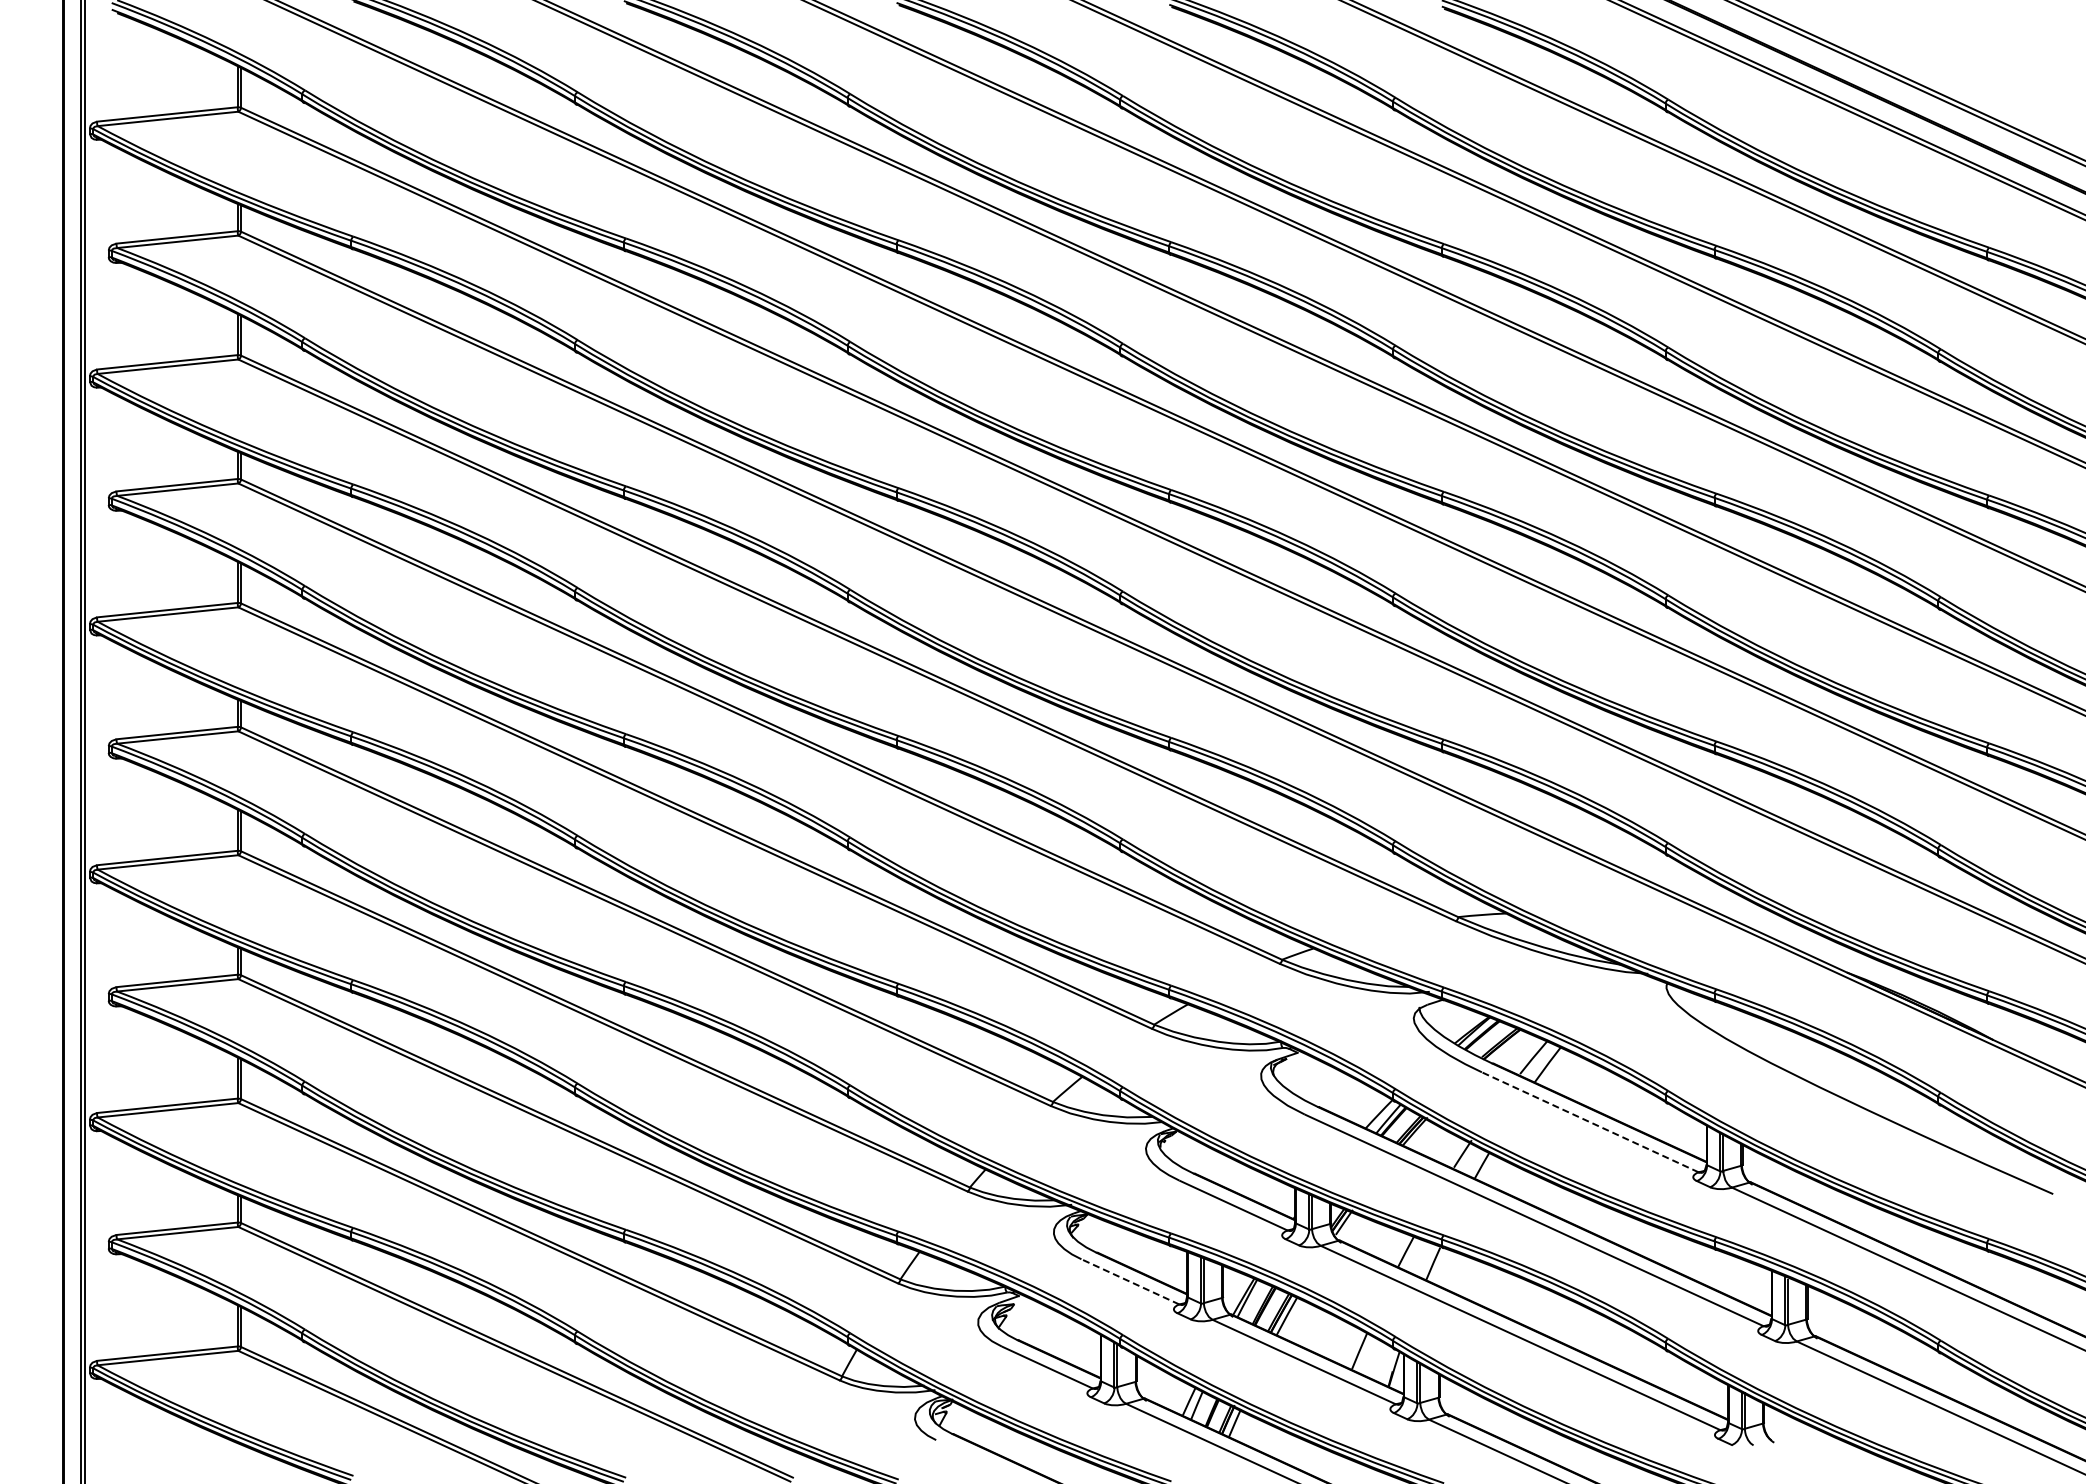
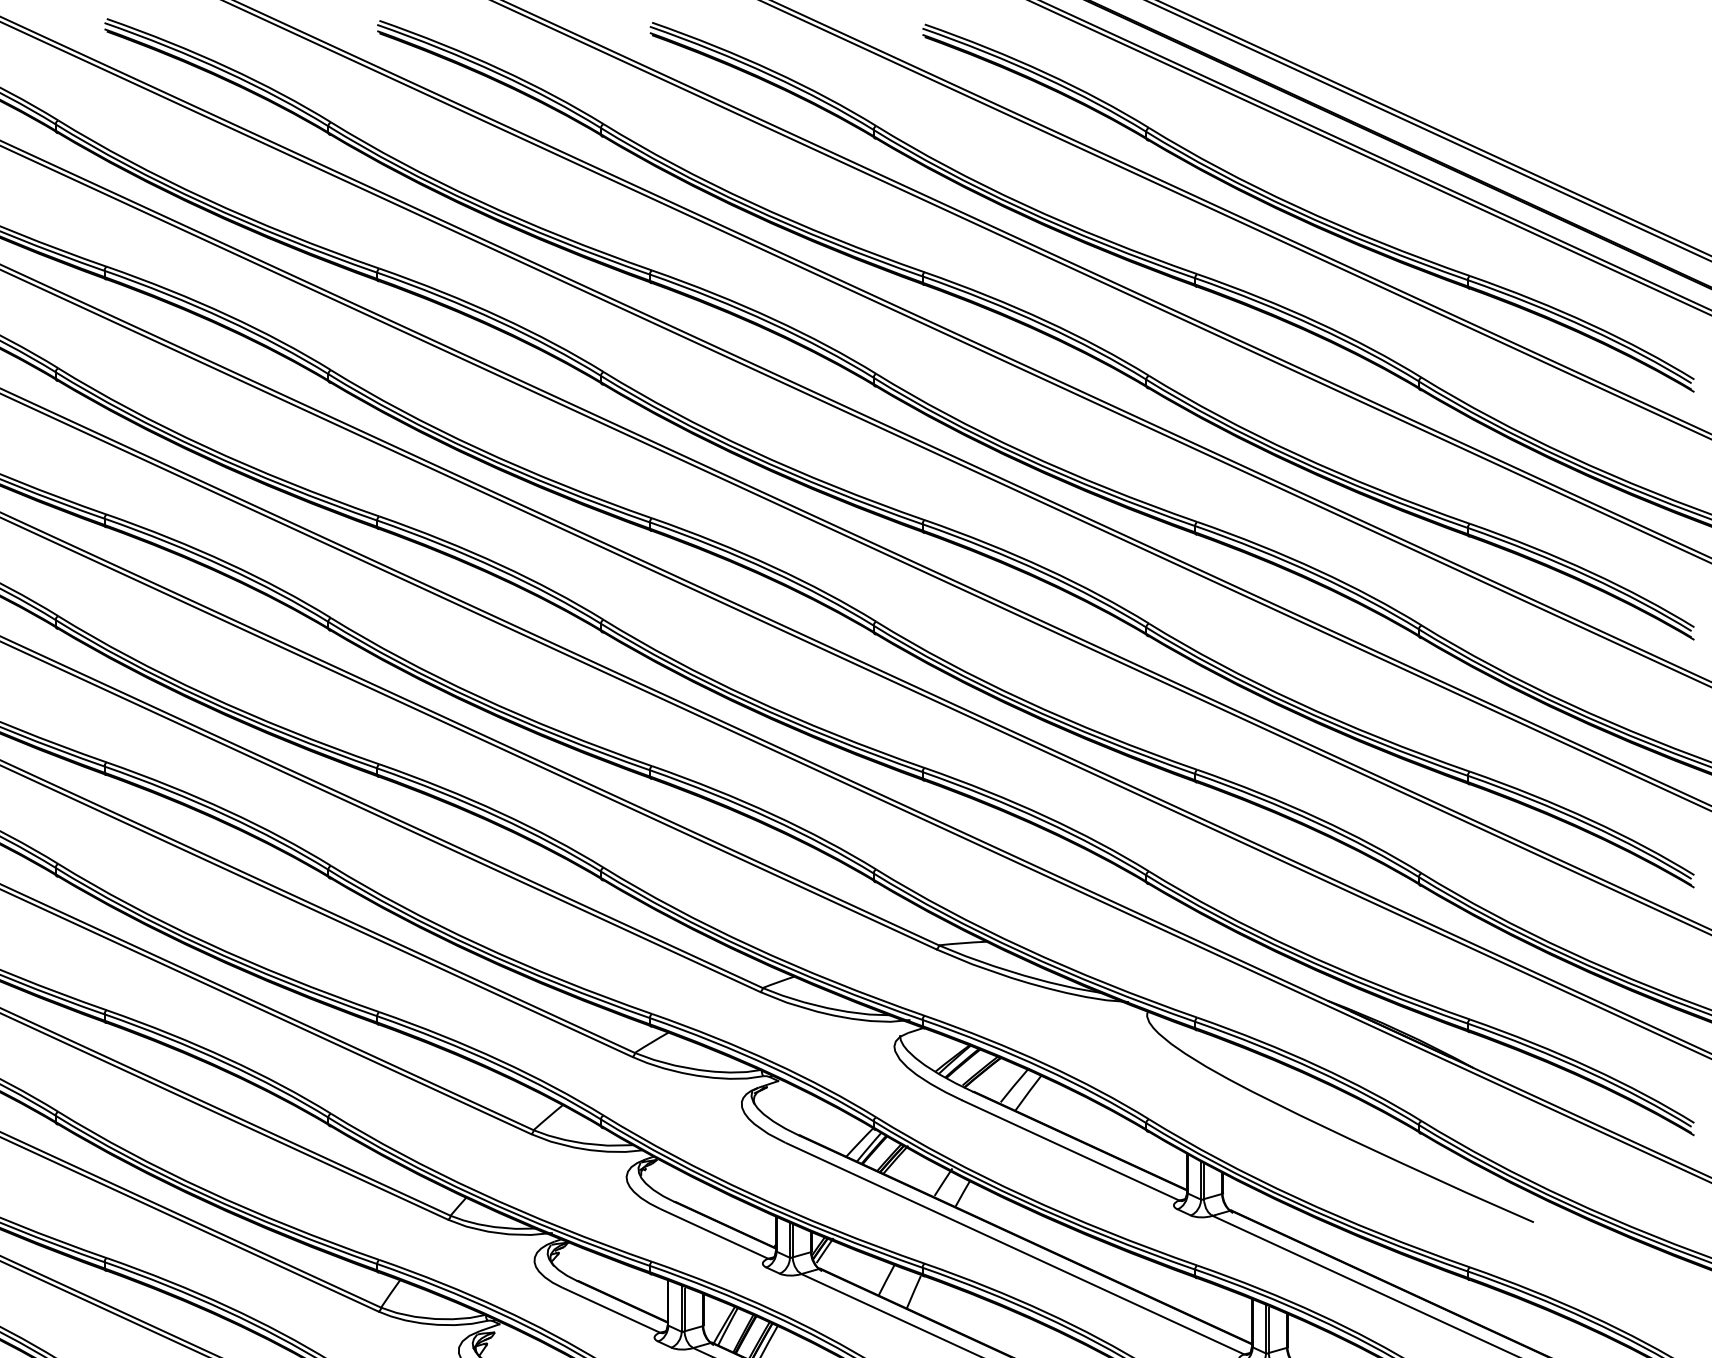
line: (1589, 1122) -> (1070, 1150), dashed -> solid
line: (1130, 1281) -> (611, 1309), dashed -> solid

